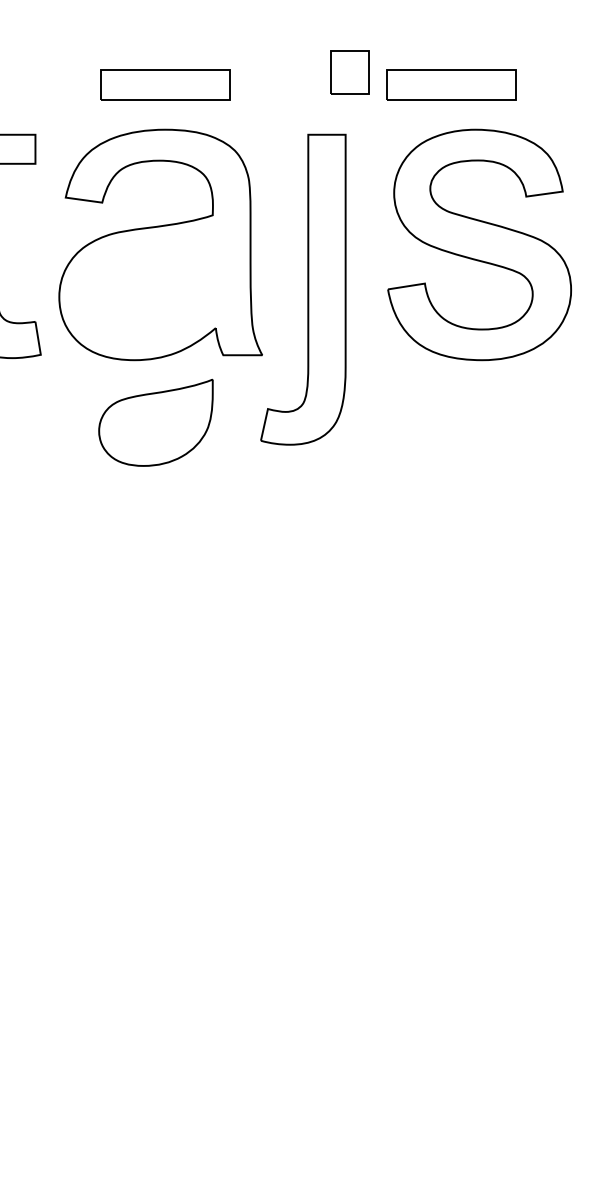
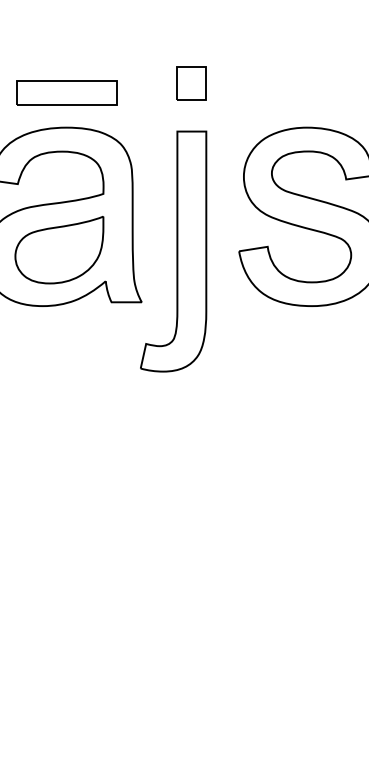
part: (349, 72) -> (191, 83), moved
part: (451, 84) -> (288, 92), removed
part: (155, 422) -> (59, 249), moved

